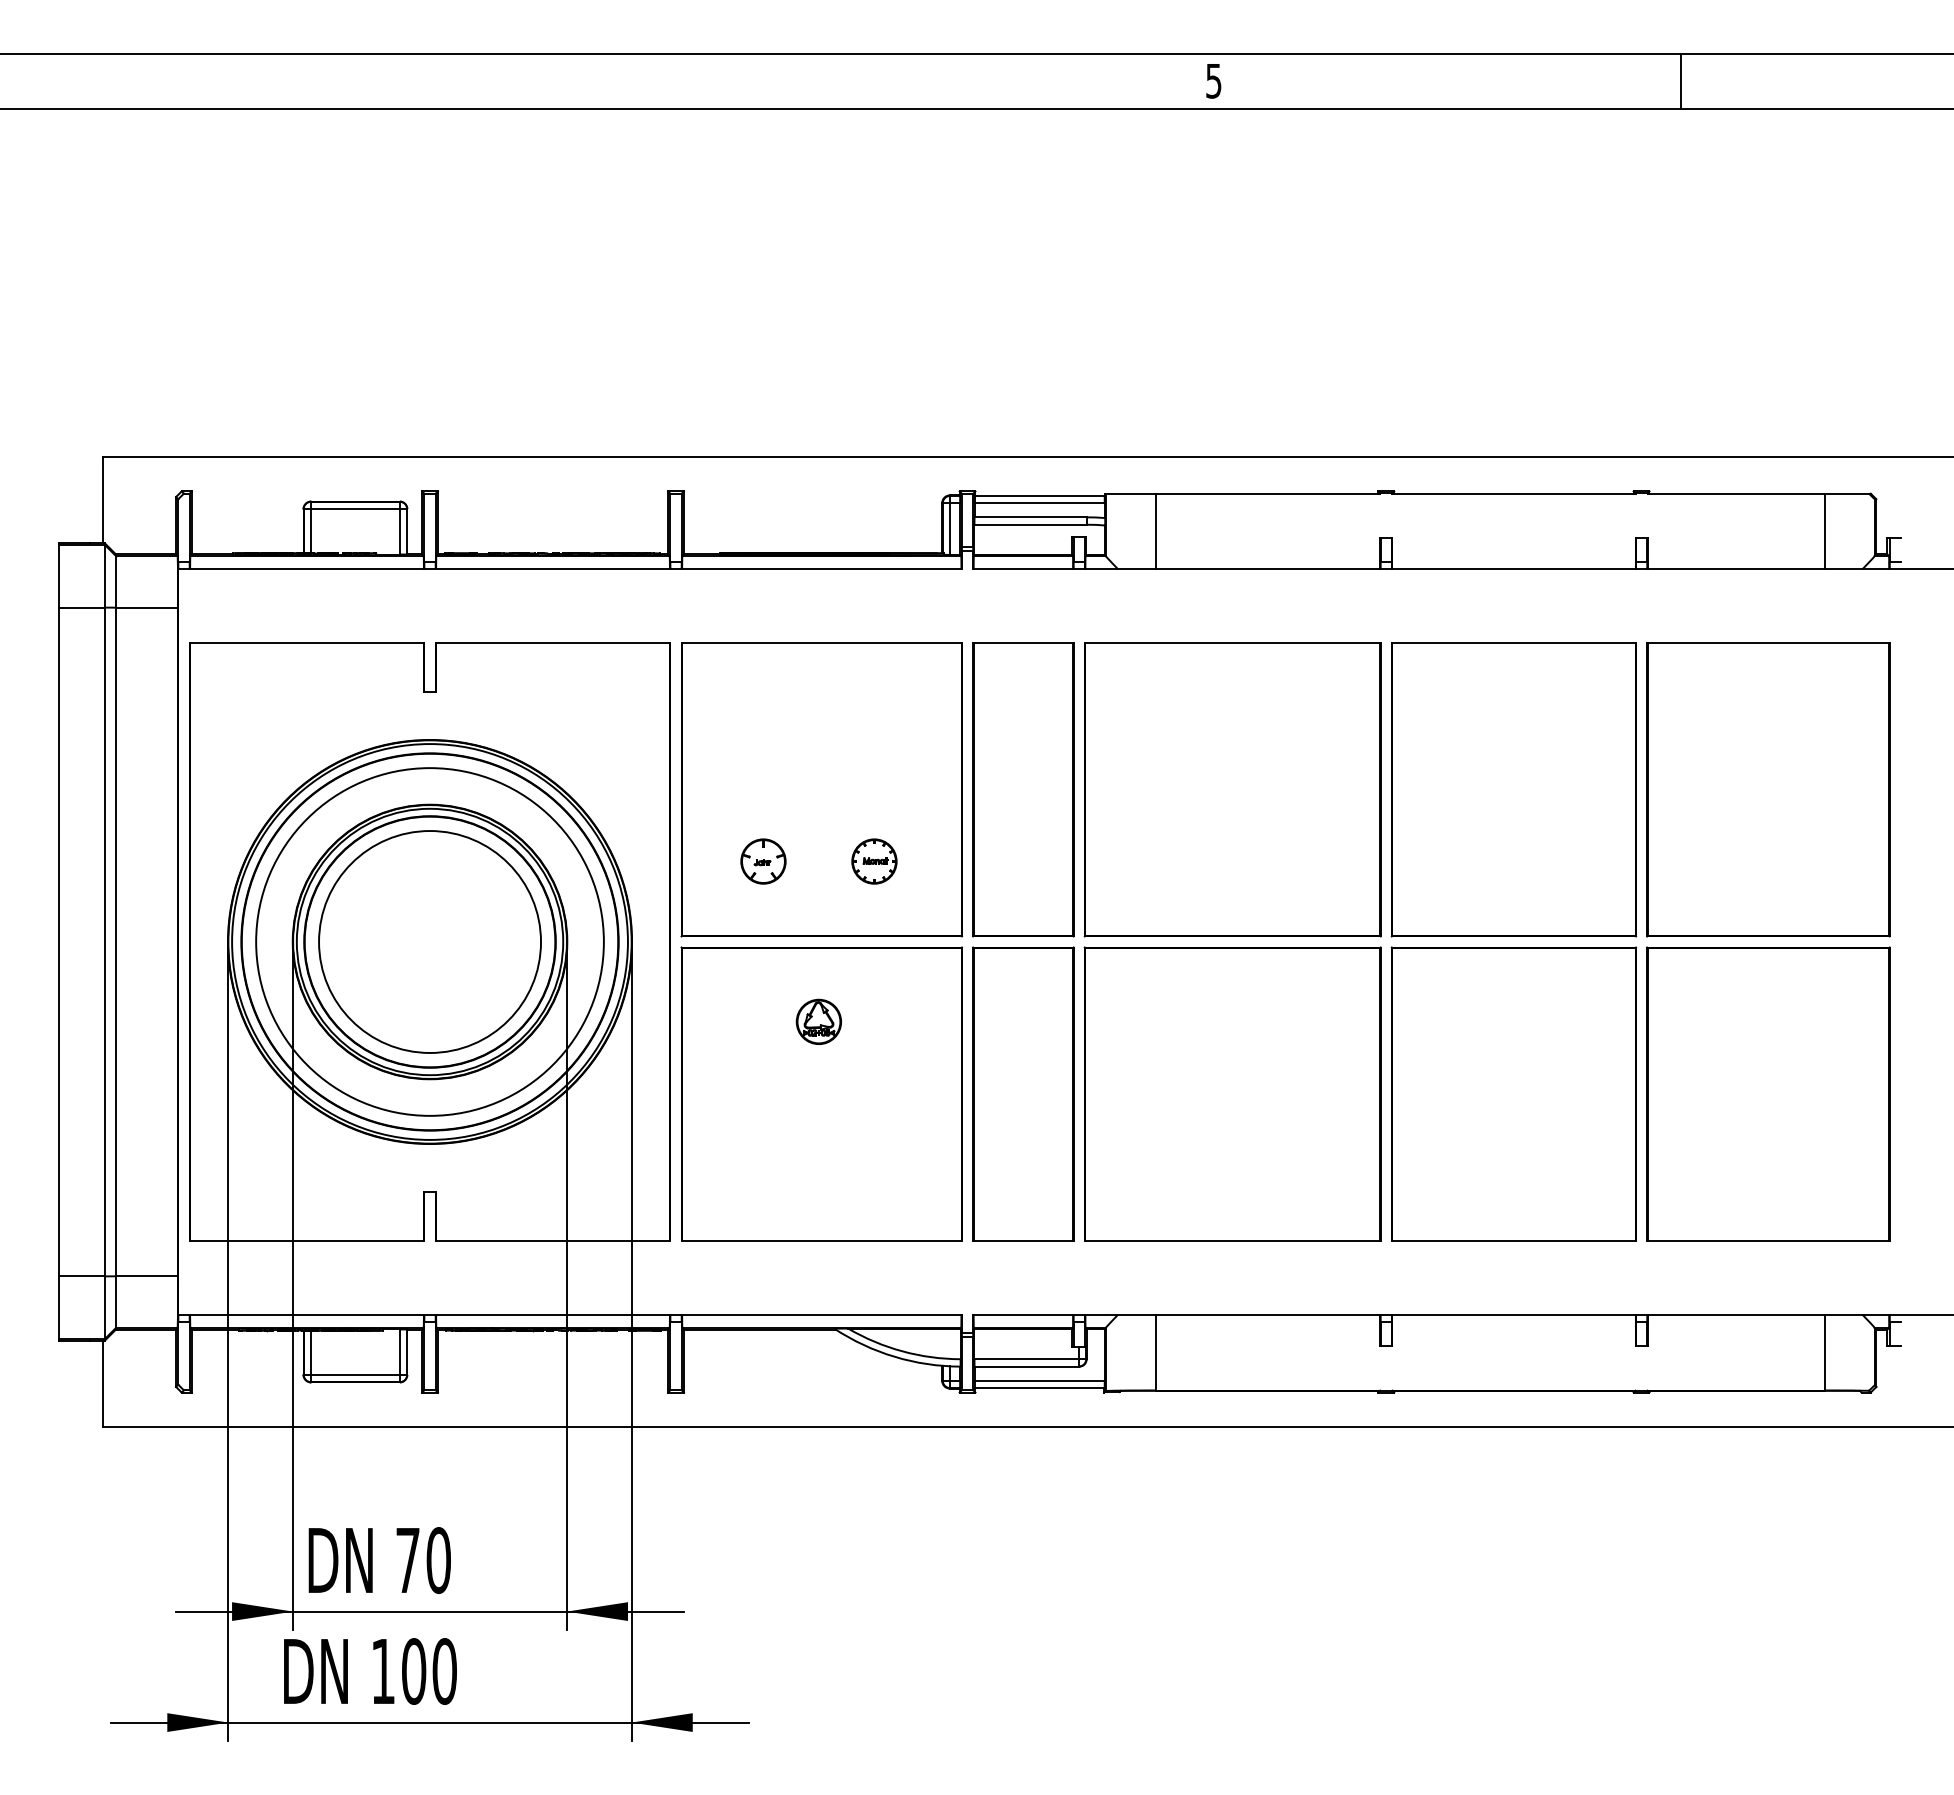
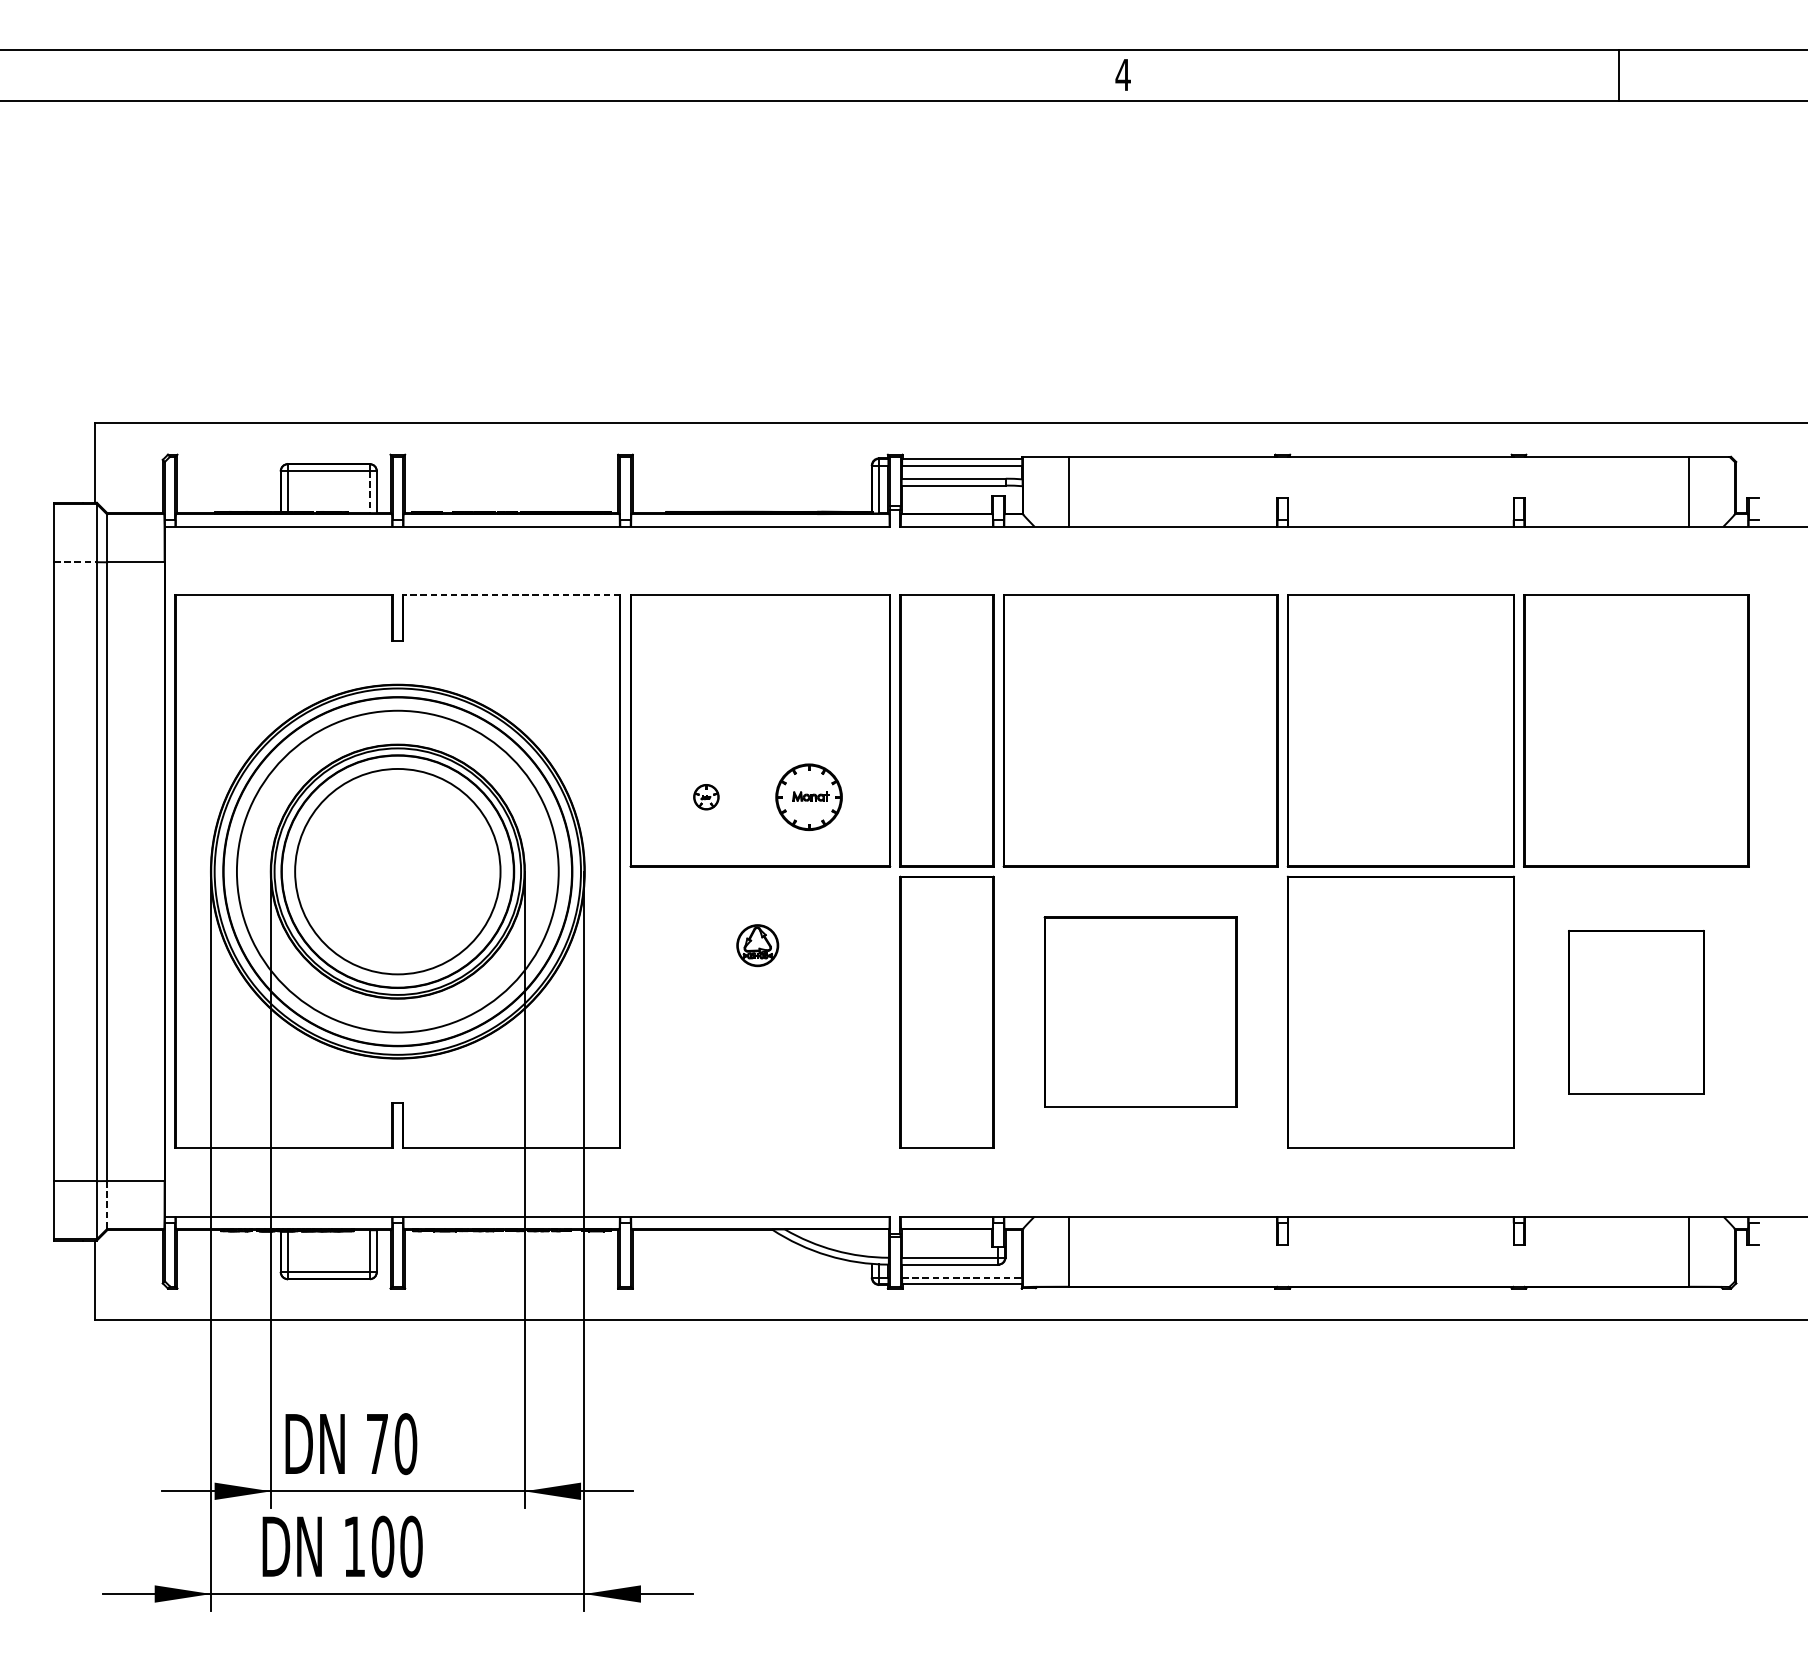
text: (1213, 81) -> (1122, 75), 5 -> 4
line: (1680, 81) -> (1618, 75), moved
line: (399, 531) -> (369, 491), solid -> dashed
line: (82, 607) -> (76, 562), solid -> dashed
line: (552, 643) -> (511, 595), solid -> dashed
part: (763, 861) -> (706, 797), size x0.6
part: (874, 861) -> (809, 797), size x1.6
part: (821, 1093) -> (760, 1011), removed
part: (1232, 1093) -> (1140, 1011), size x0.7
part: (1768, 1093) -> (1636, 1011), size x0.6
line: (115, 1302) -> (106, 1205), solid -> dashed
line: (1039, 1380) -> (961, 1277), solid -> dashed

